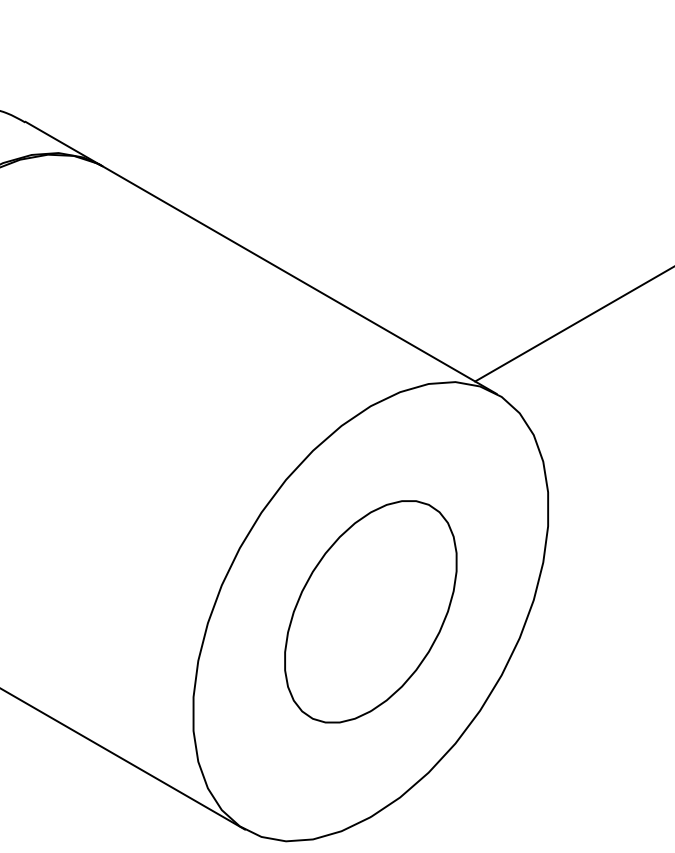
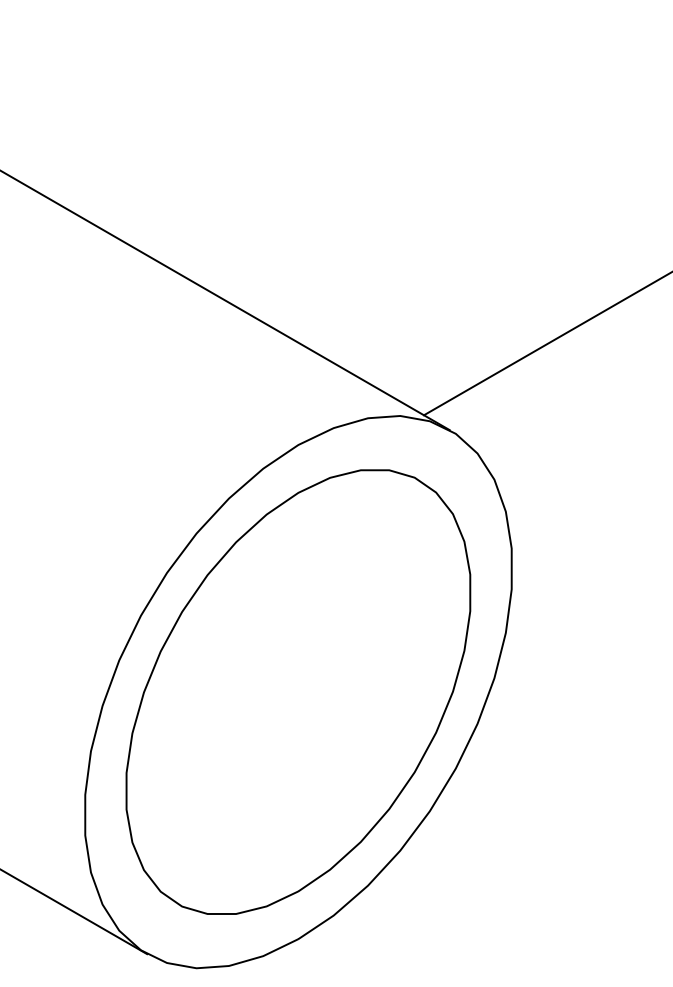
part: (370, 611) -> (298, 691), size x1.67

